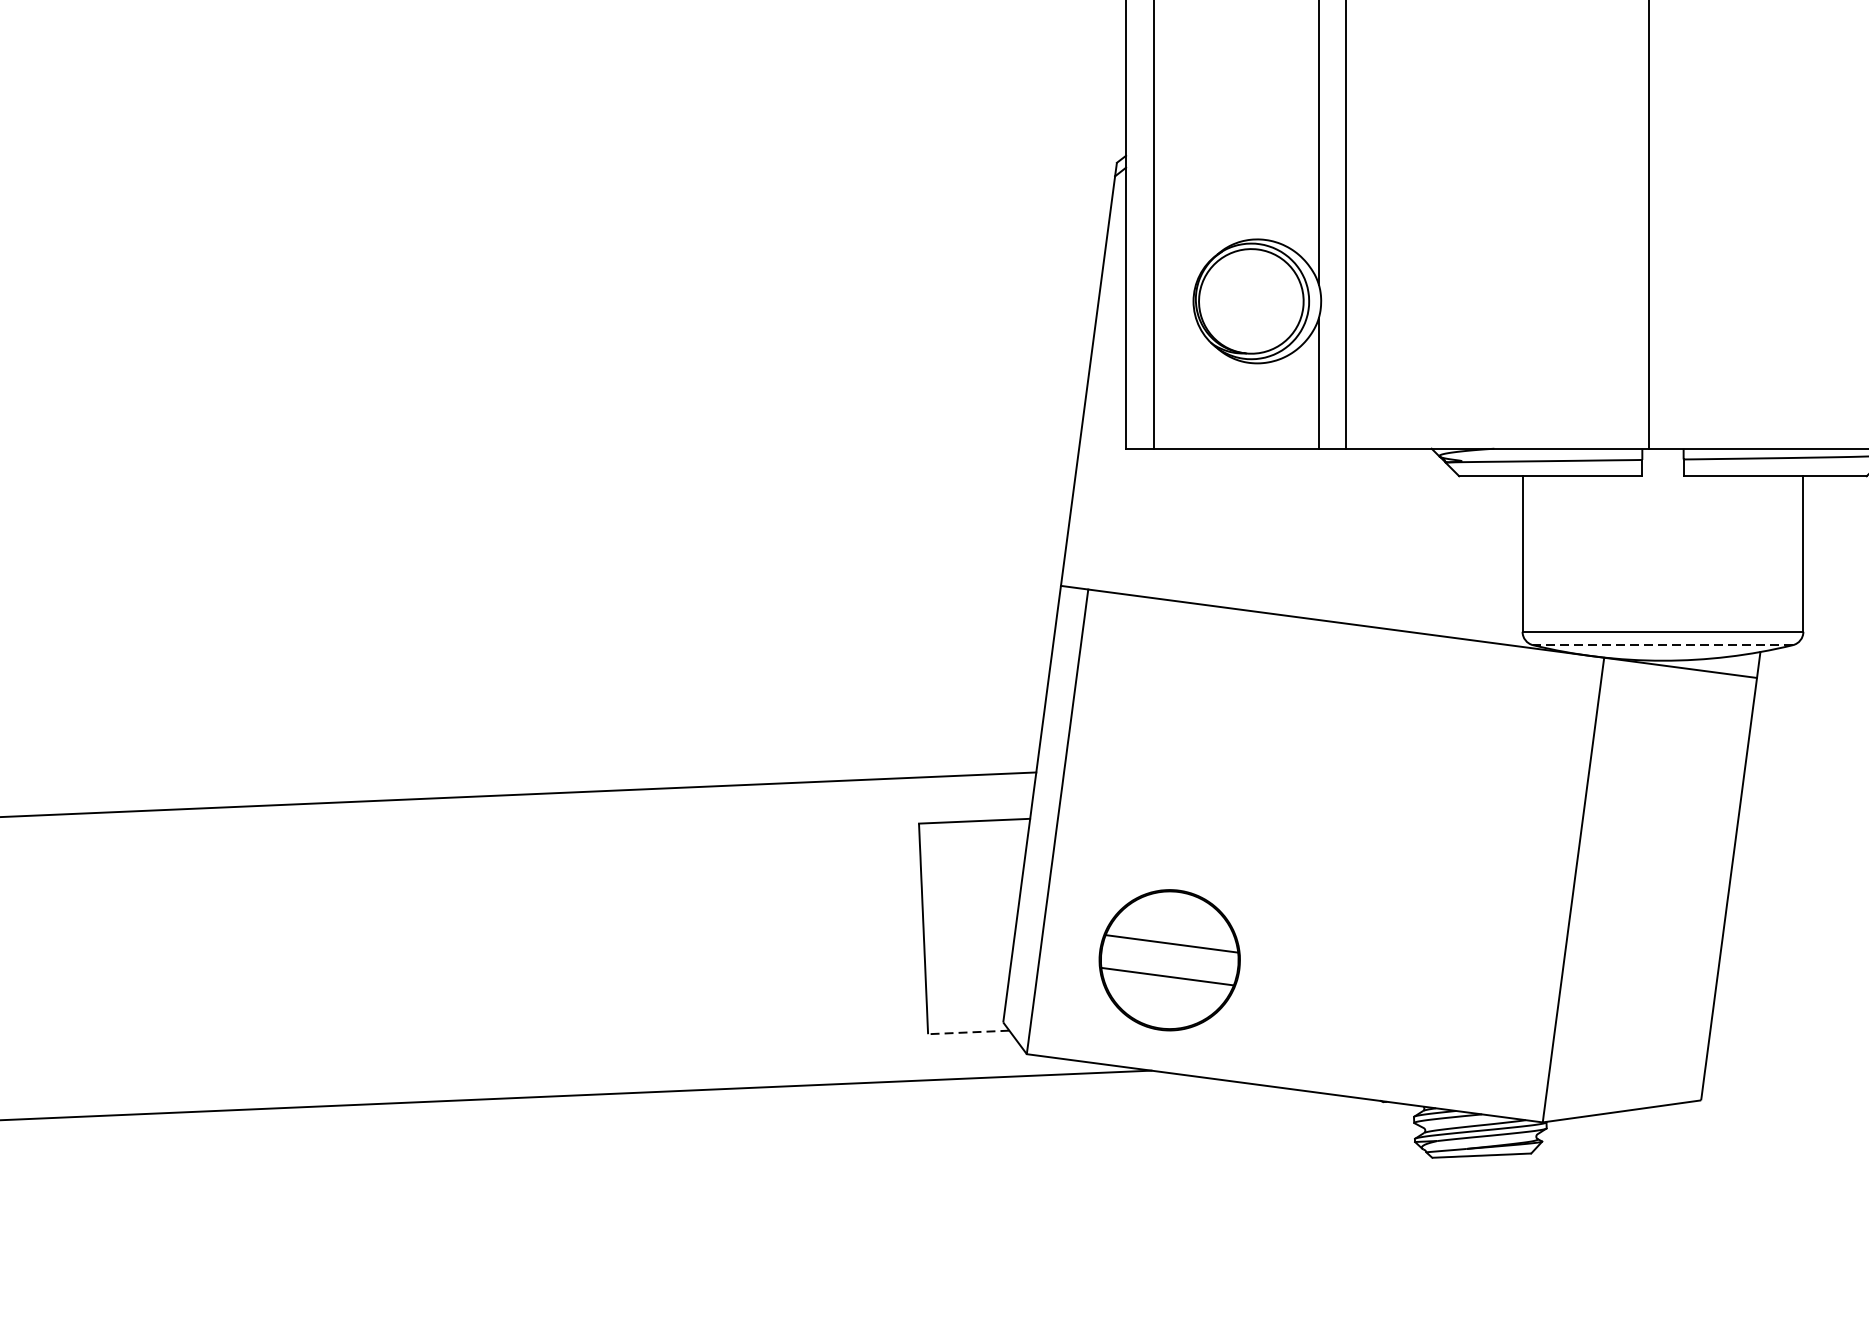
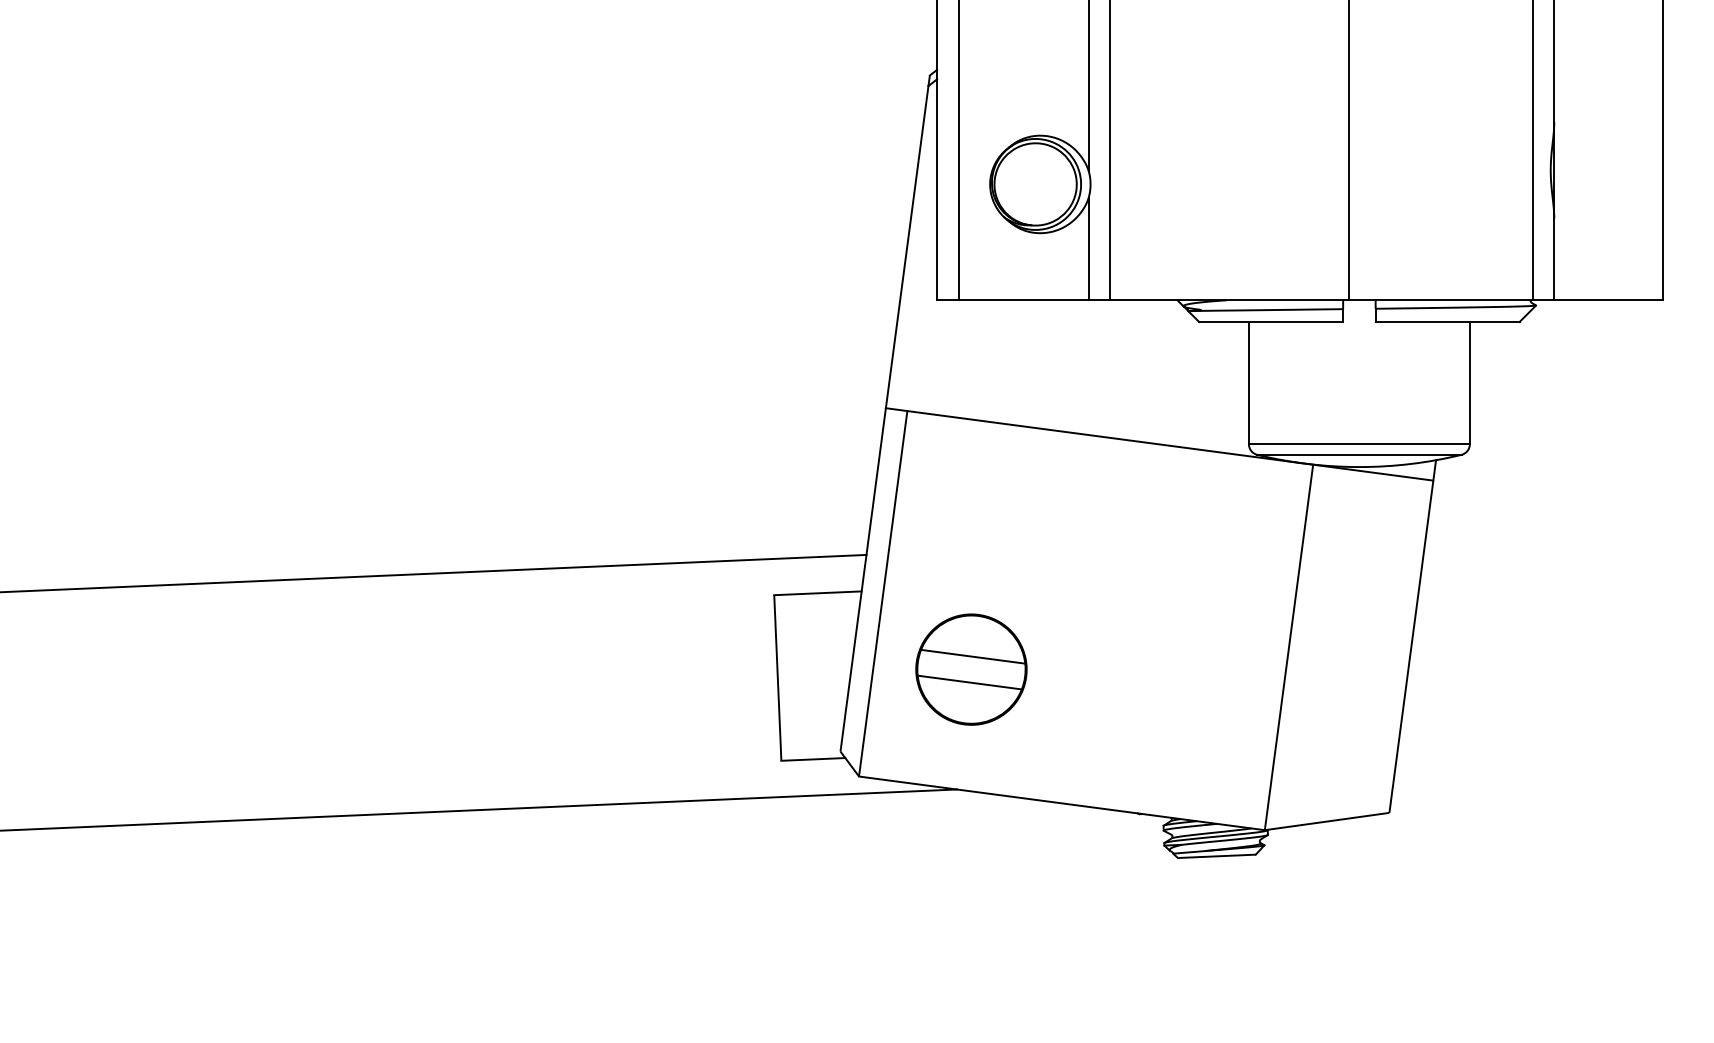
line: (1661, 644) -> (1358, 454), dashed -> solid
part: (1169, 960) -> (971, 669), moved
line: (968, 1032) -> (813, 759), dashed -> solid

